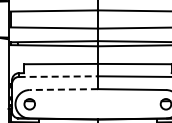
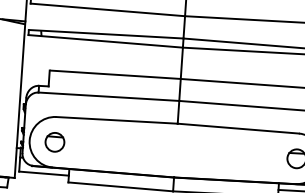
line: (58, 76) -> (109, 96), dashed -> solid
line: (63, 89) -> (116, 120), dashed -> solid

